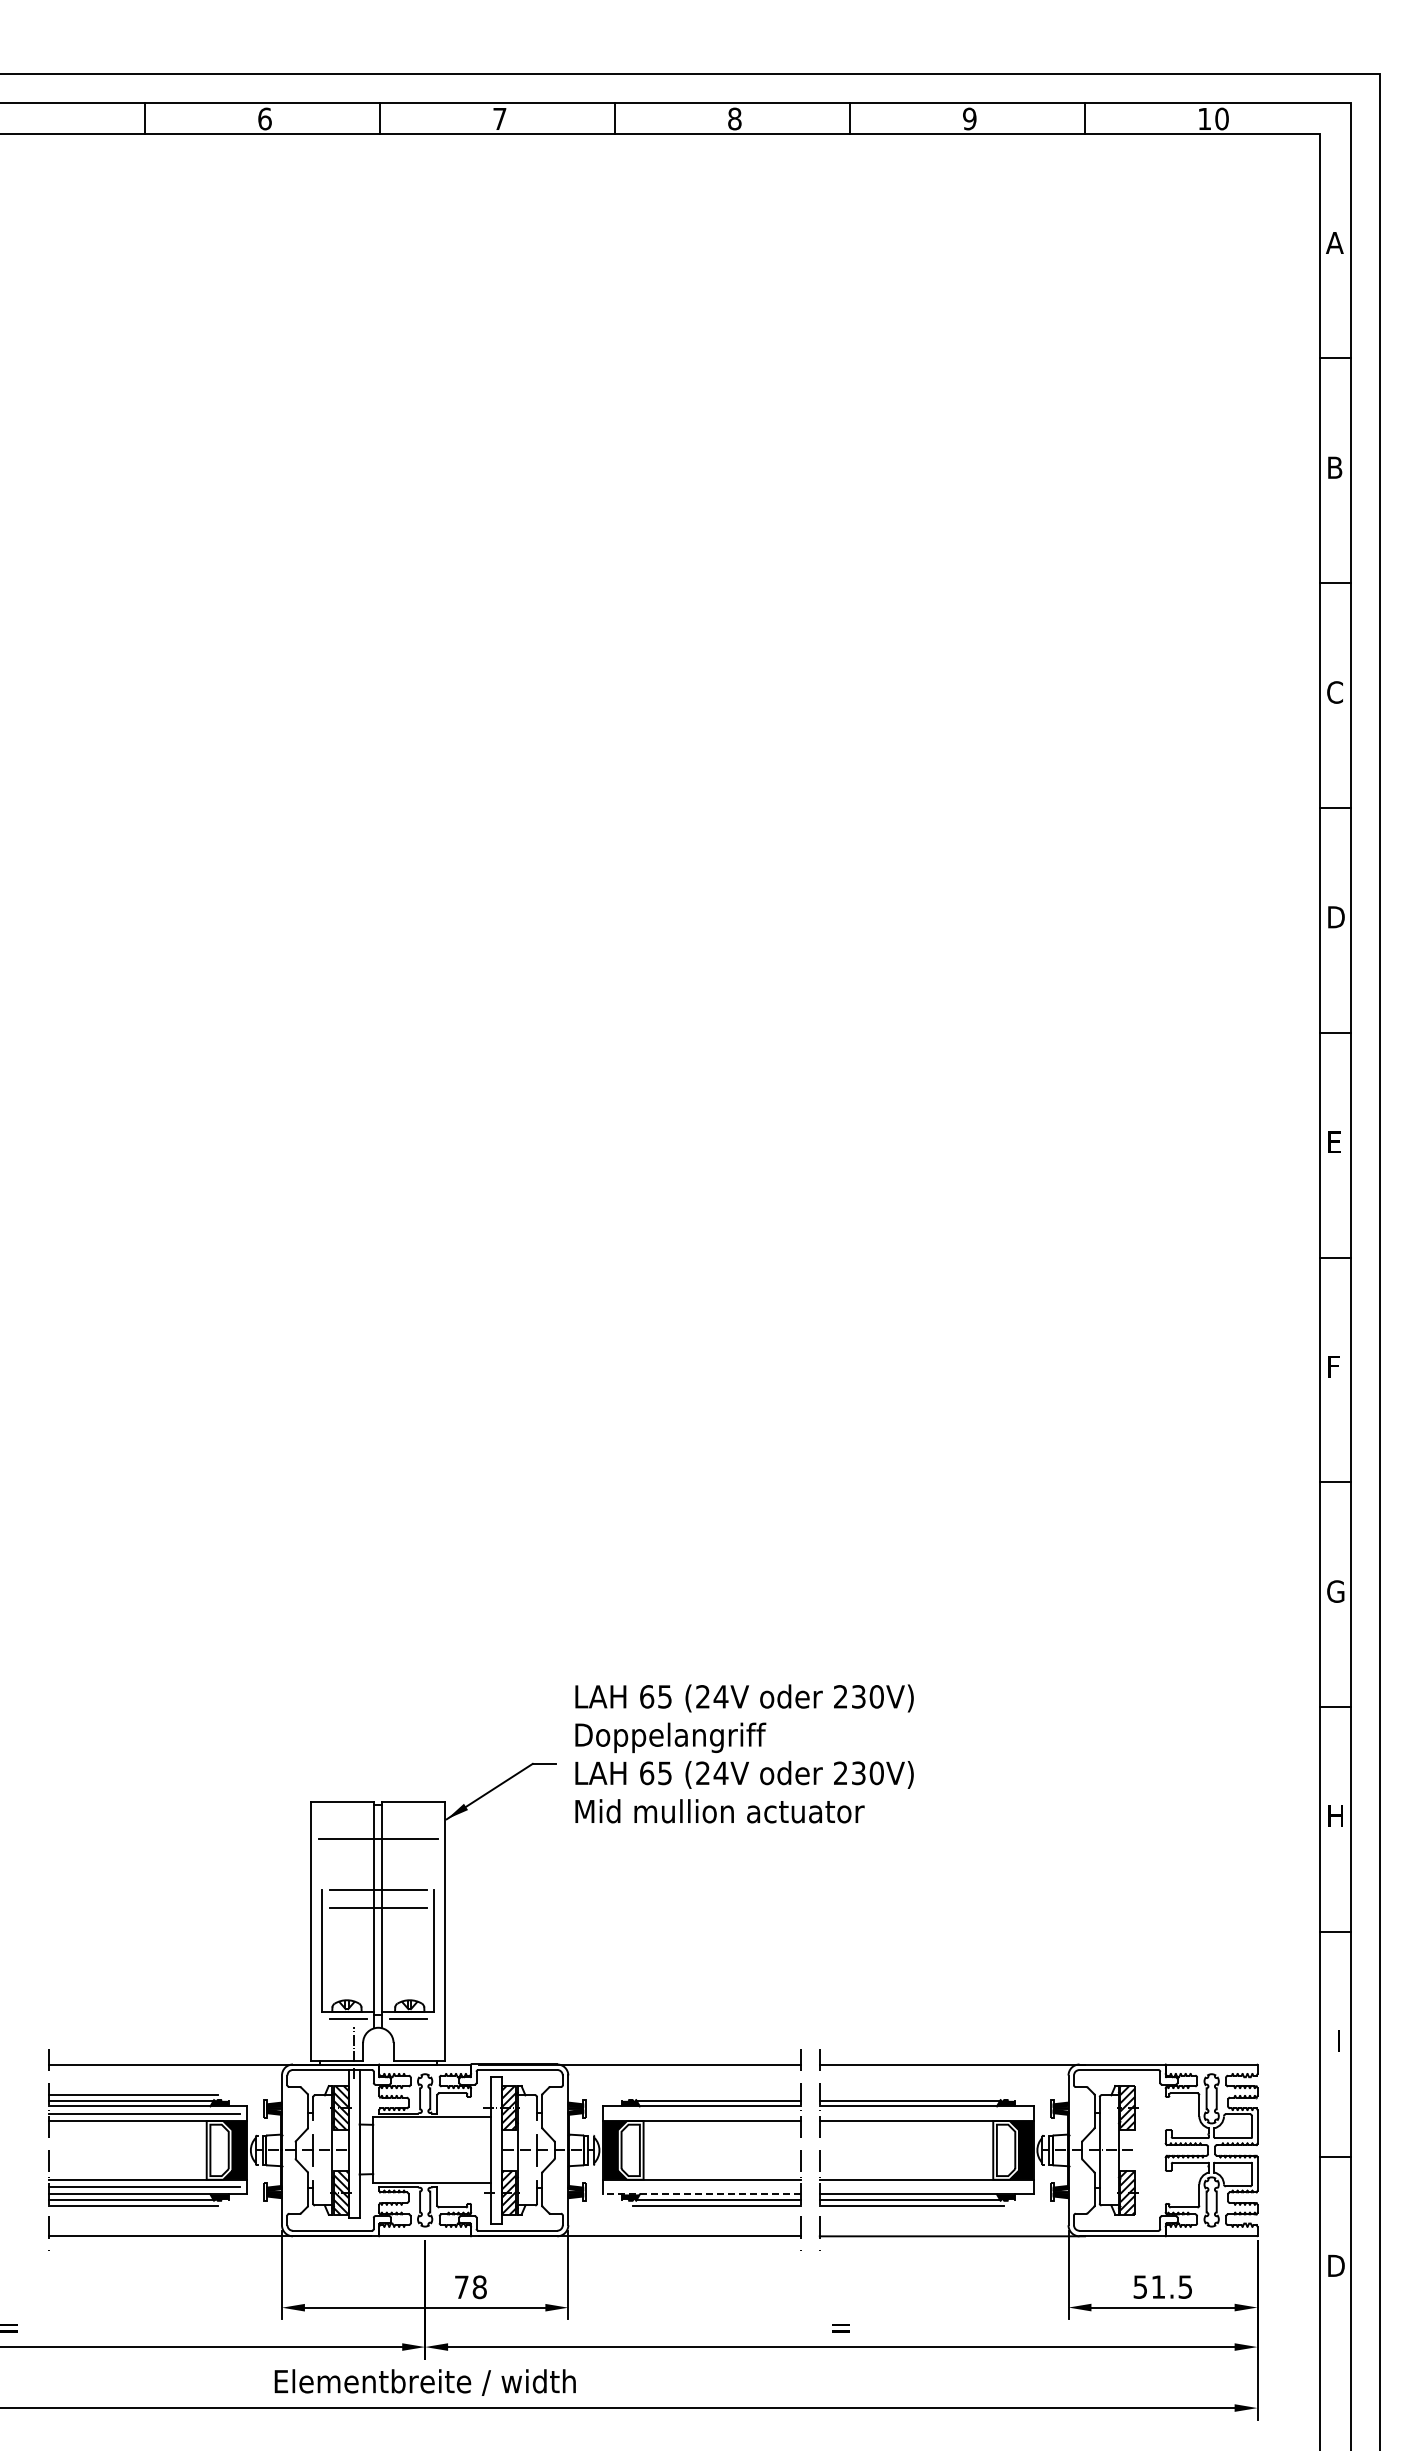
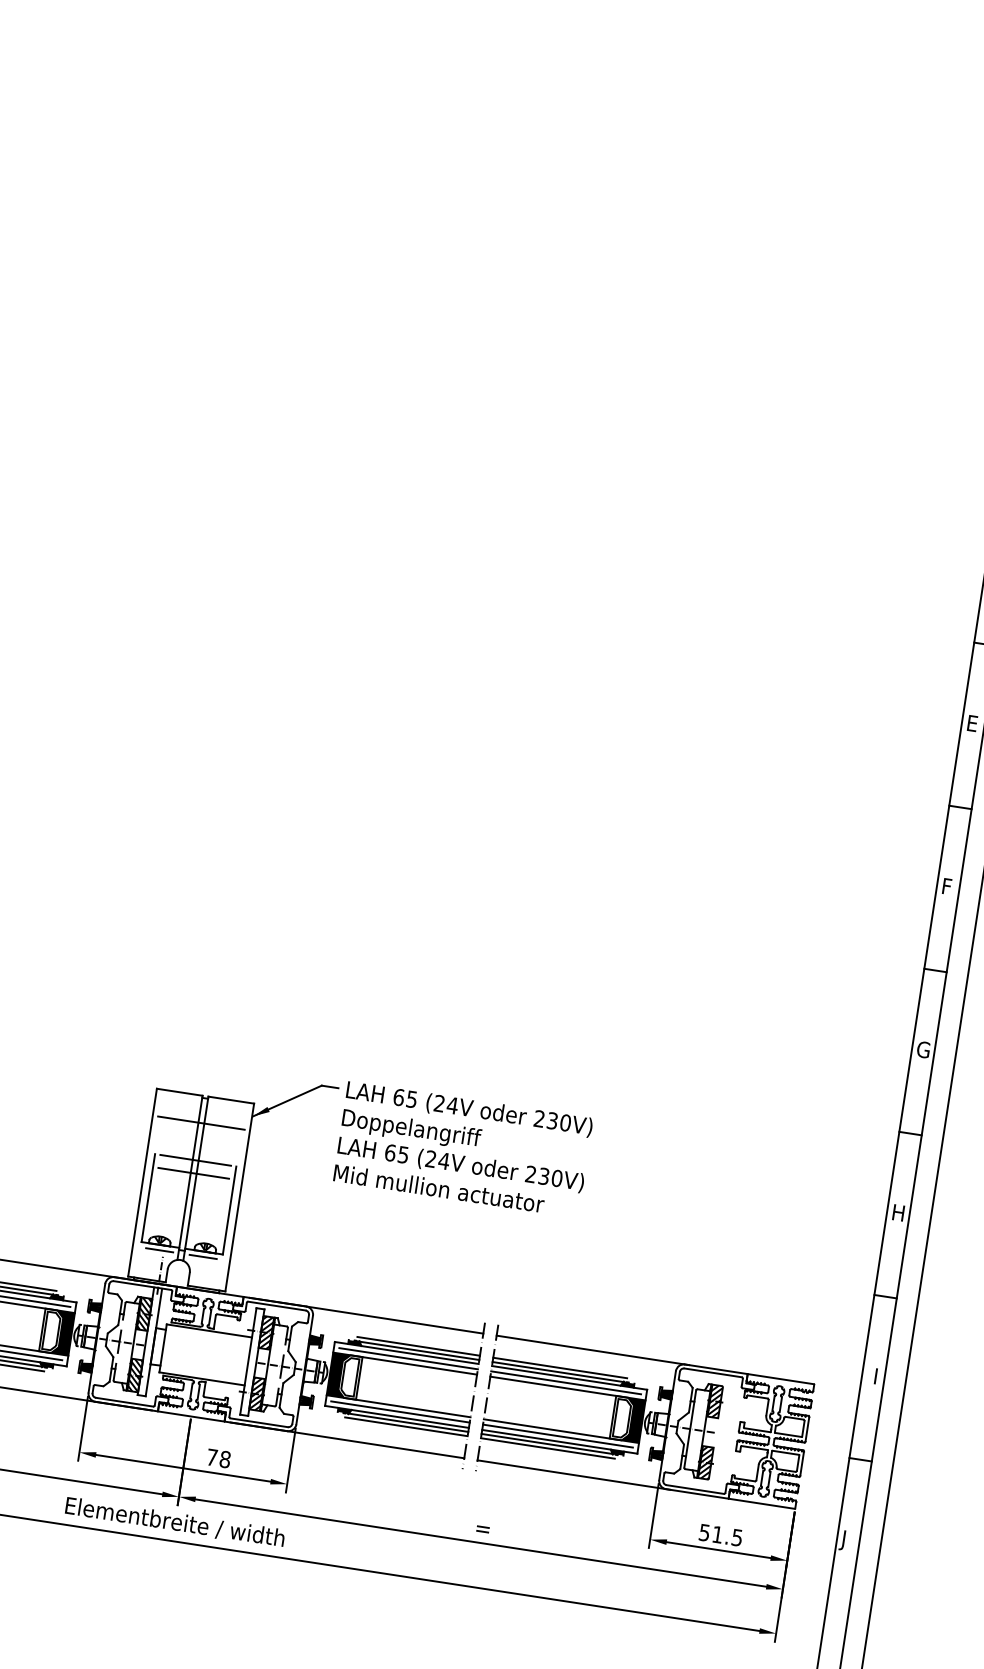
text: (744, 1753) -> (463, 1149), moved
line: (716, 2094) -> (418, 1345), added
line: (911, 2094) -> (559, 1367), added
line: (705, 2113) -> (408, 1358), added
line: (922, 2113) -> (565, 1382), added
line: (705, 2187) -> (400, 1412), added
line: (922, 2187) -> (557, 1436), added
line: (701, 2194) -> (396, 1416), dashed -> solid
text: (1334, 2268) -> (847, 1540), D -> J

